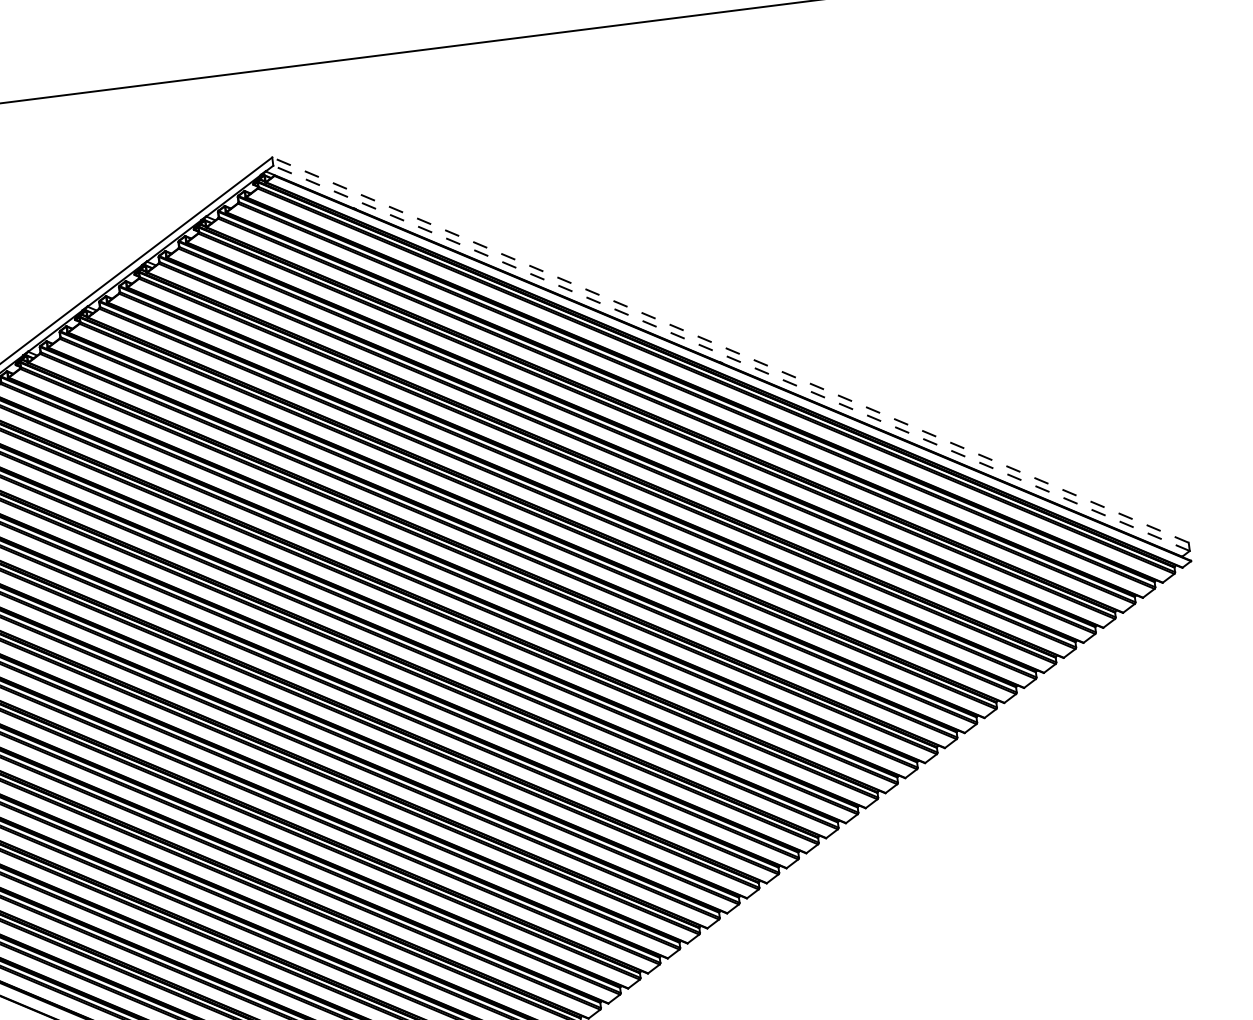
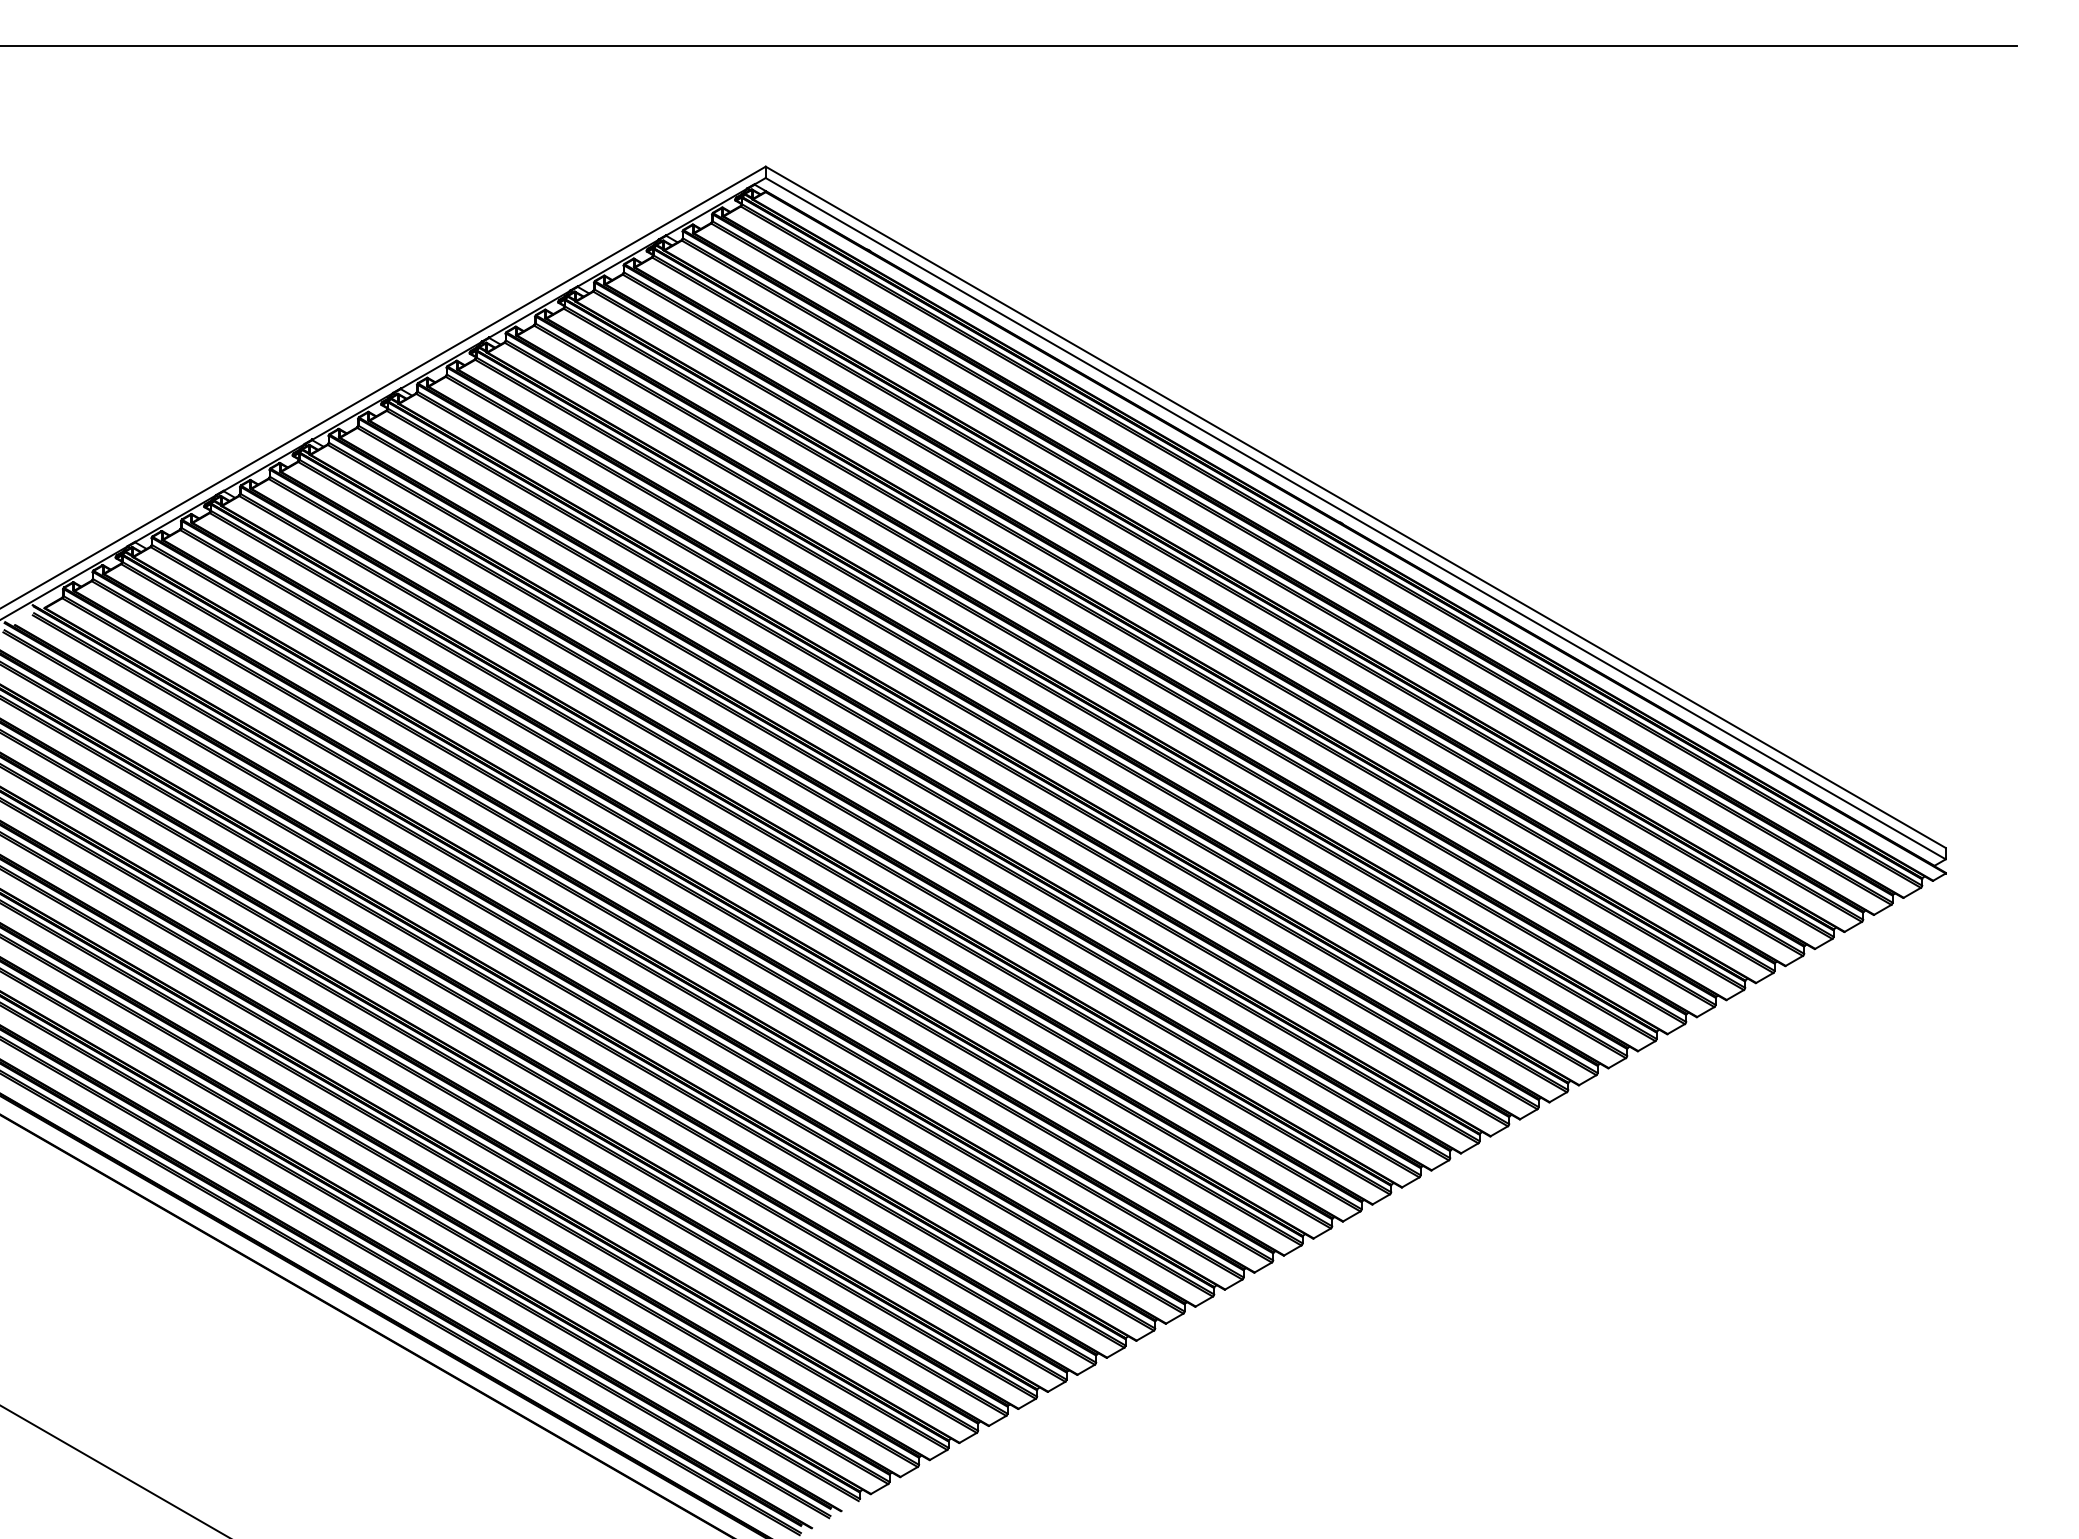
line: (730, 350) -> (1355, 507), dashed -> solid
line: (731, 358) -> (1355, 518), dashed -> solid

